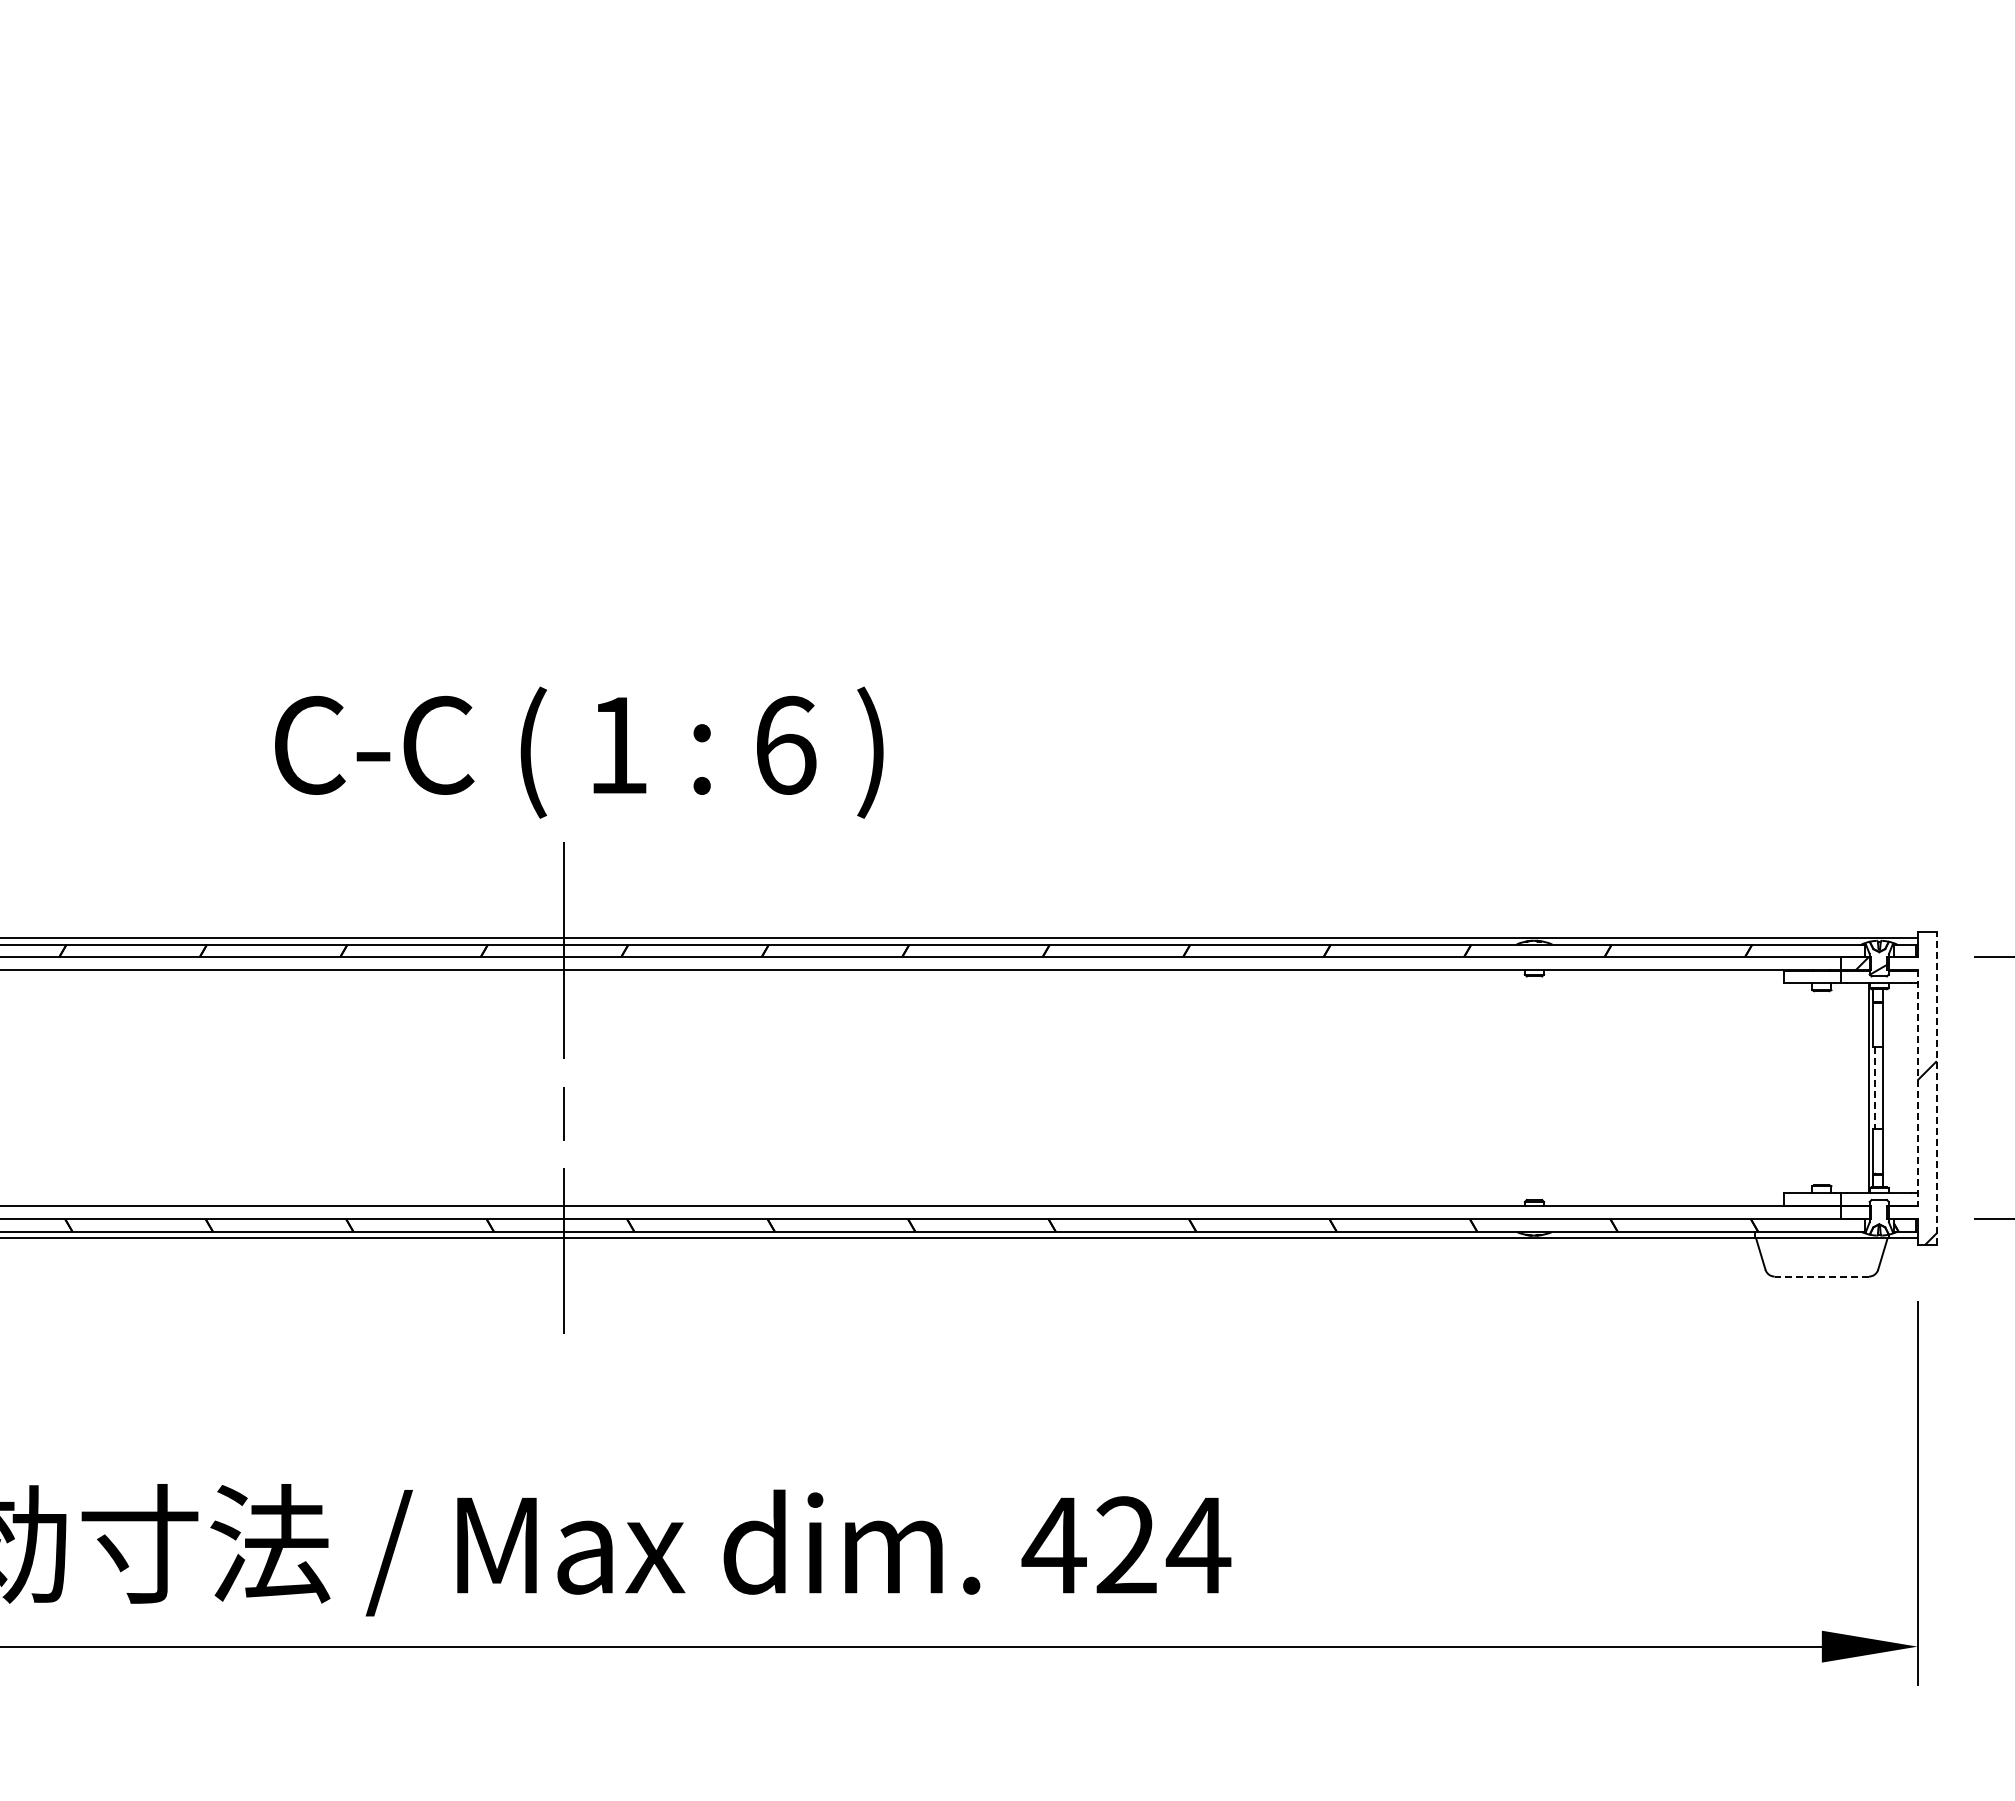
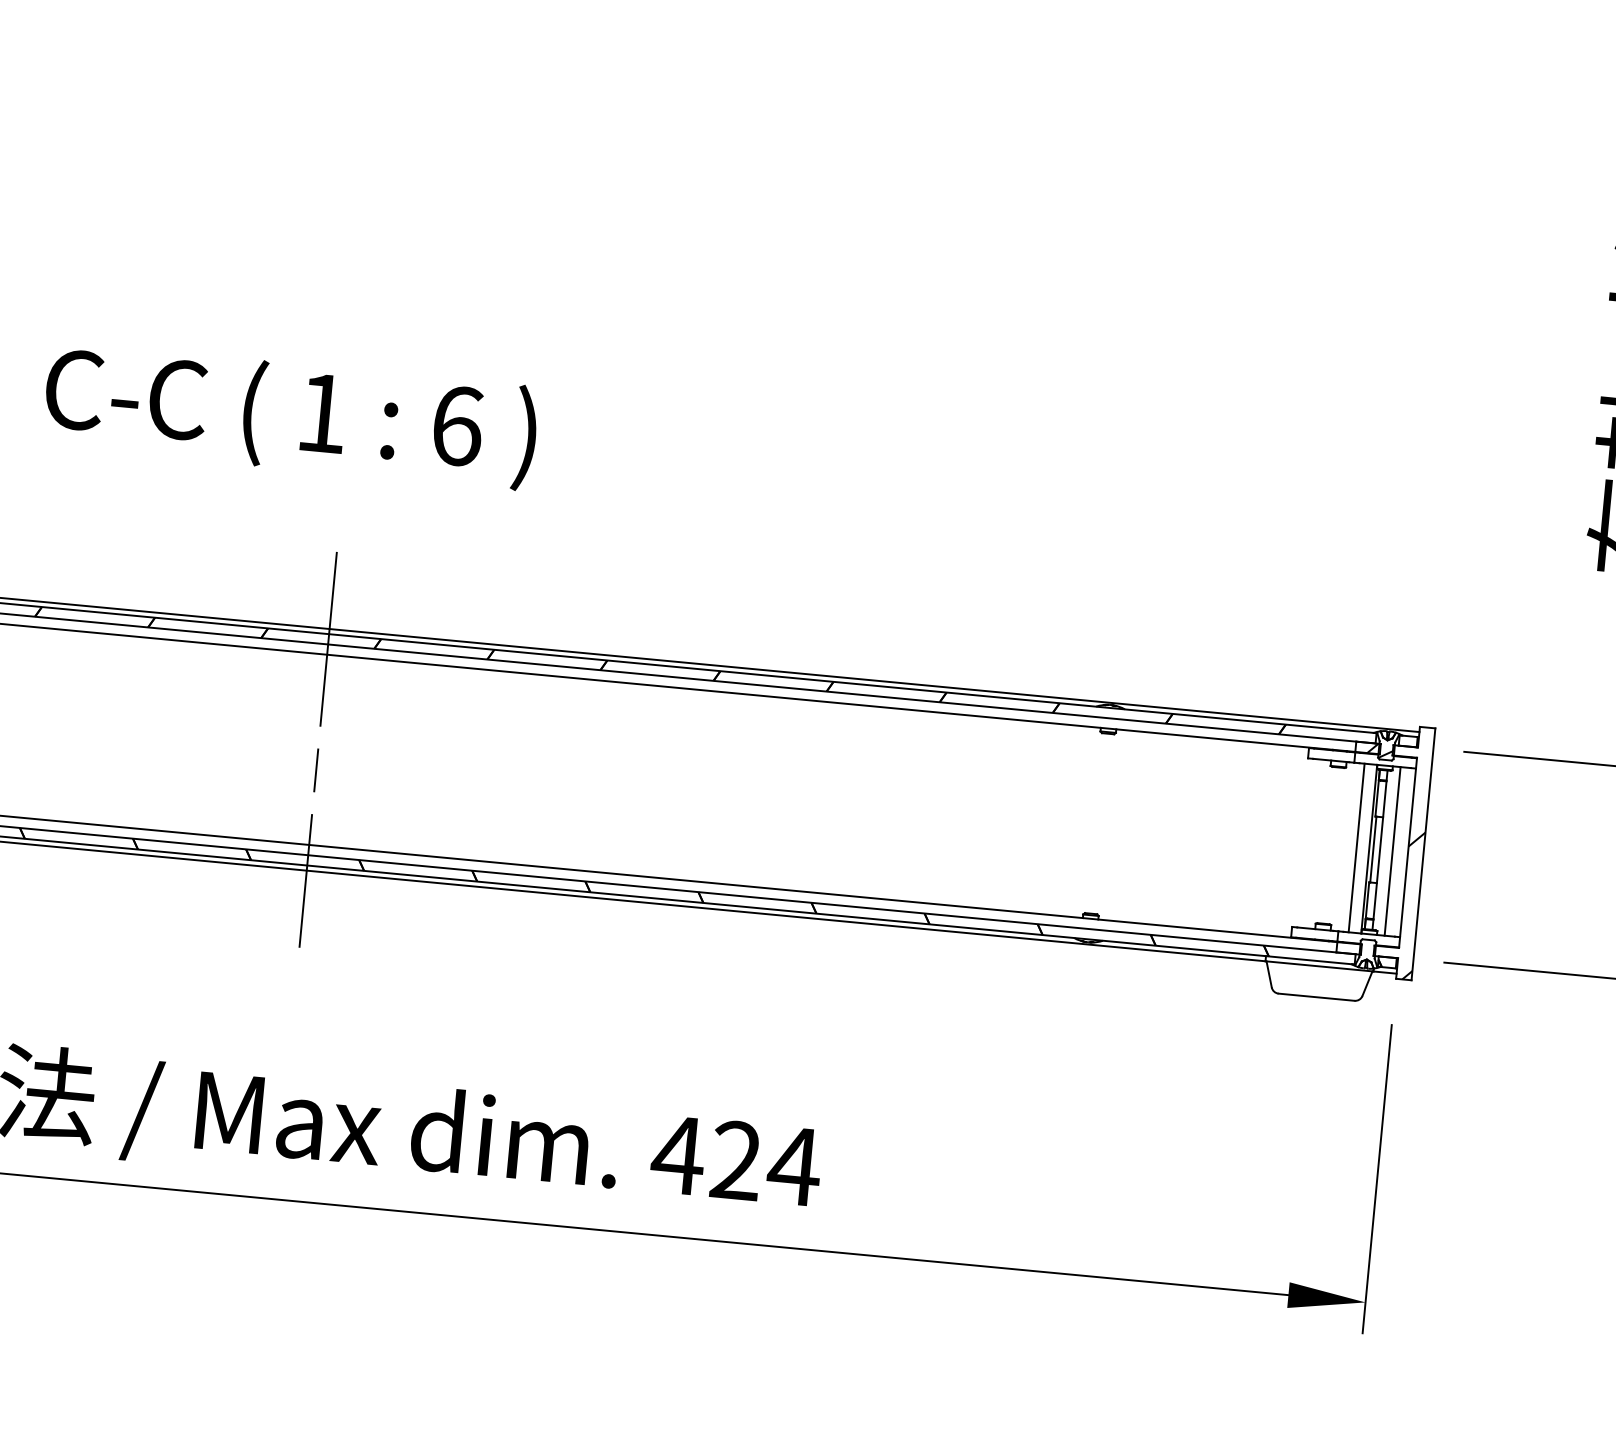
text: (579, 752) -> (291, 416), moved
line: (1853, 1087) -> (1356, 847), added
line: (1898, 1087) -> (1392, 850), added
line: (1936, 1087) -> (1423, 853), dashed -> solid
line: (1874, 1088) -> (1373, 849), dashed -> solid
line: (1917, 1088) -> (1407, 853), dashed -> solid
line: (1821, 1276) -> (1316, 997), dashed -> solid

